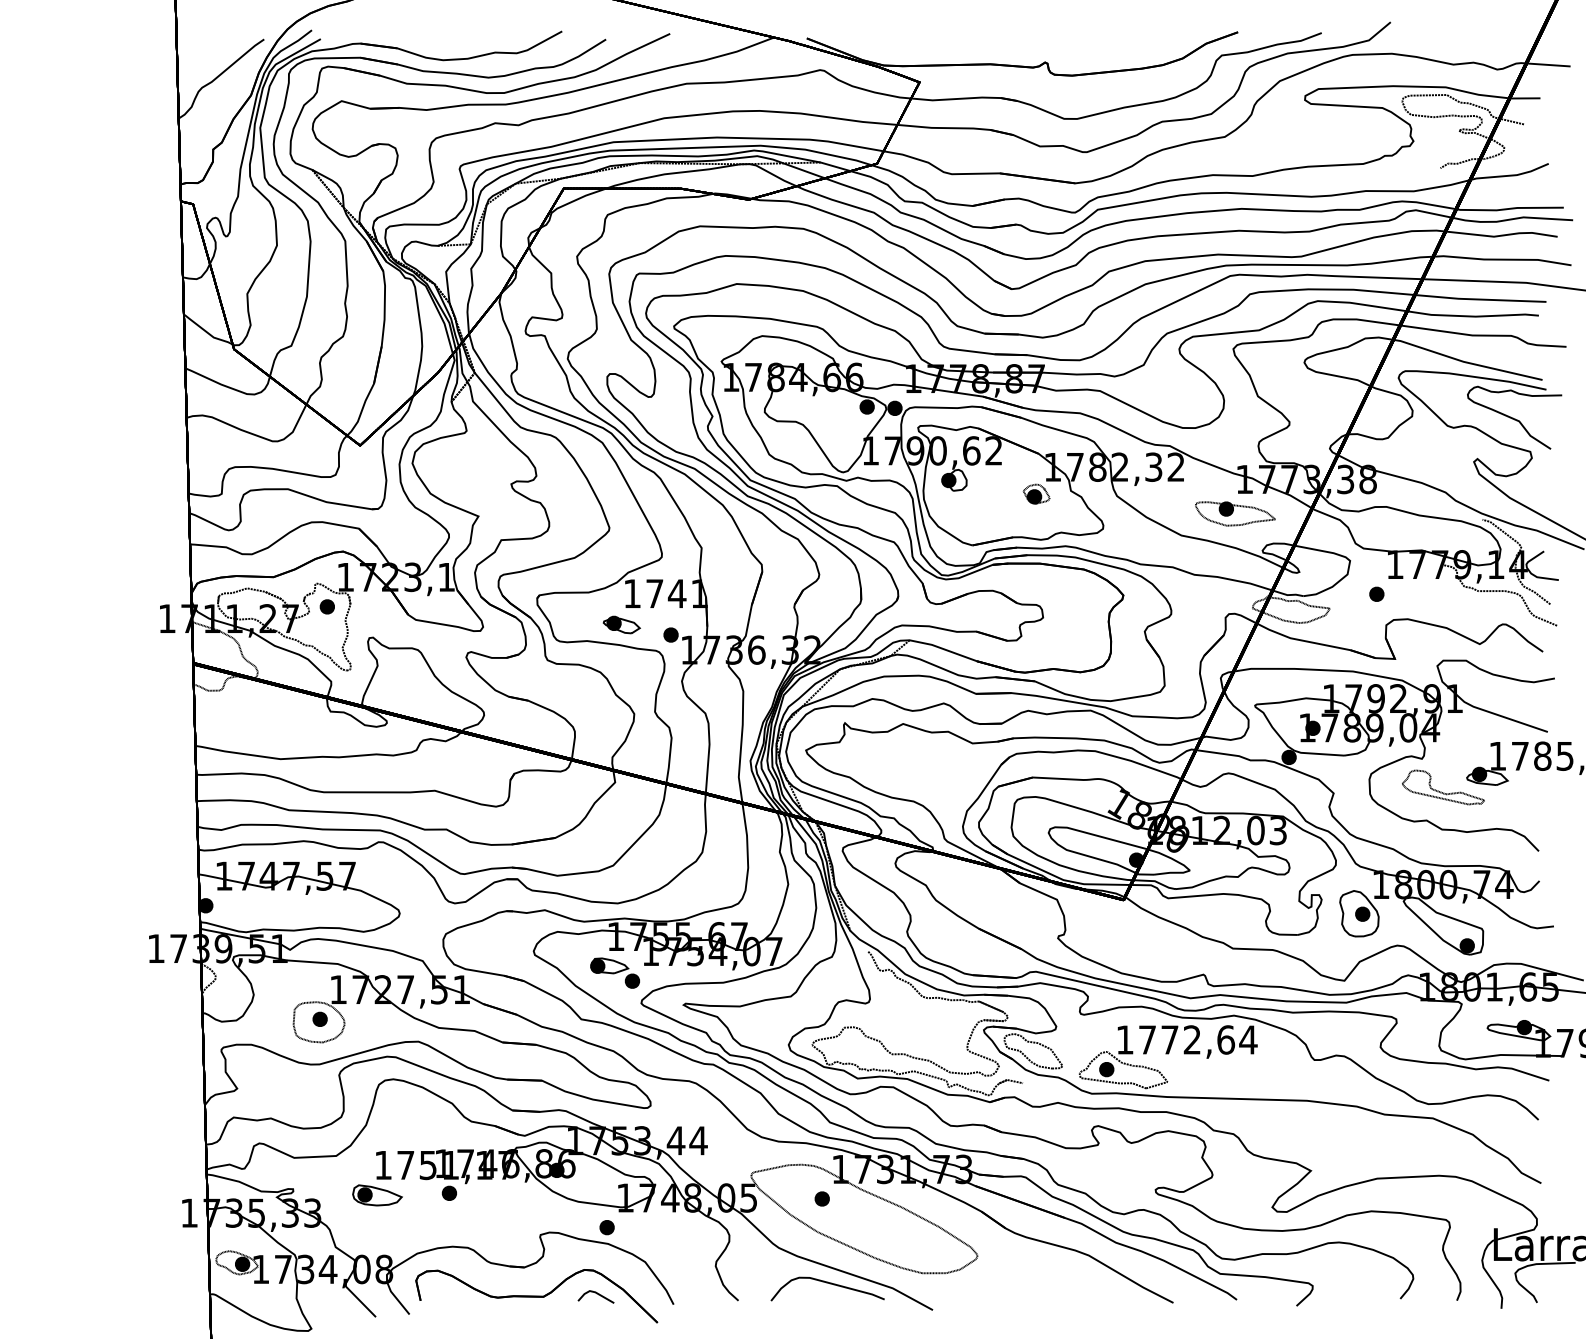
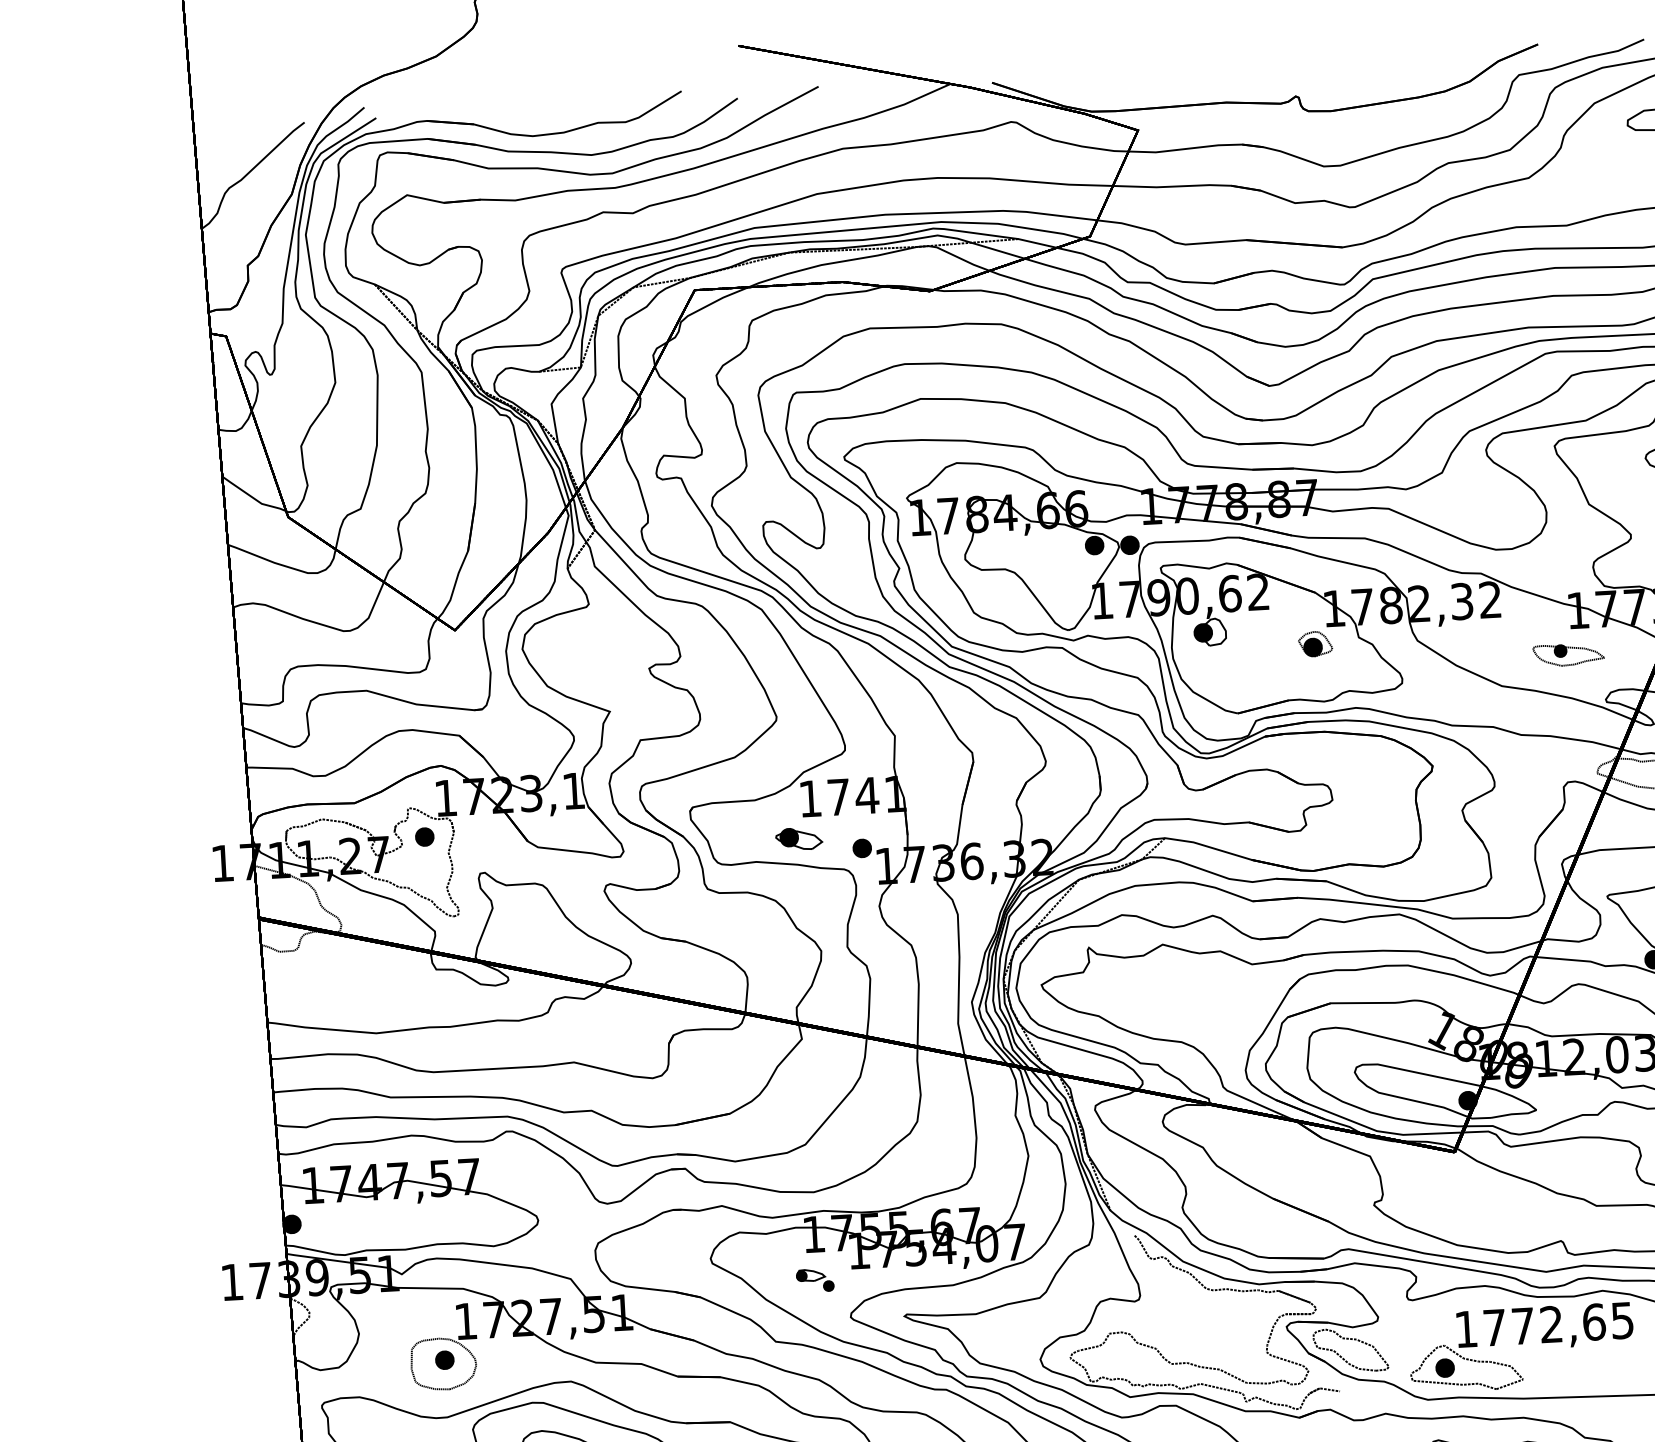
part: (1235, 513) -> (1568, 654), size x0.7
part: (614, 972) -> (814, 1279), size x0.6
text: (1248, 1039) -> (1622, 1319), 1772,64 -> 1772,65

